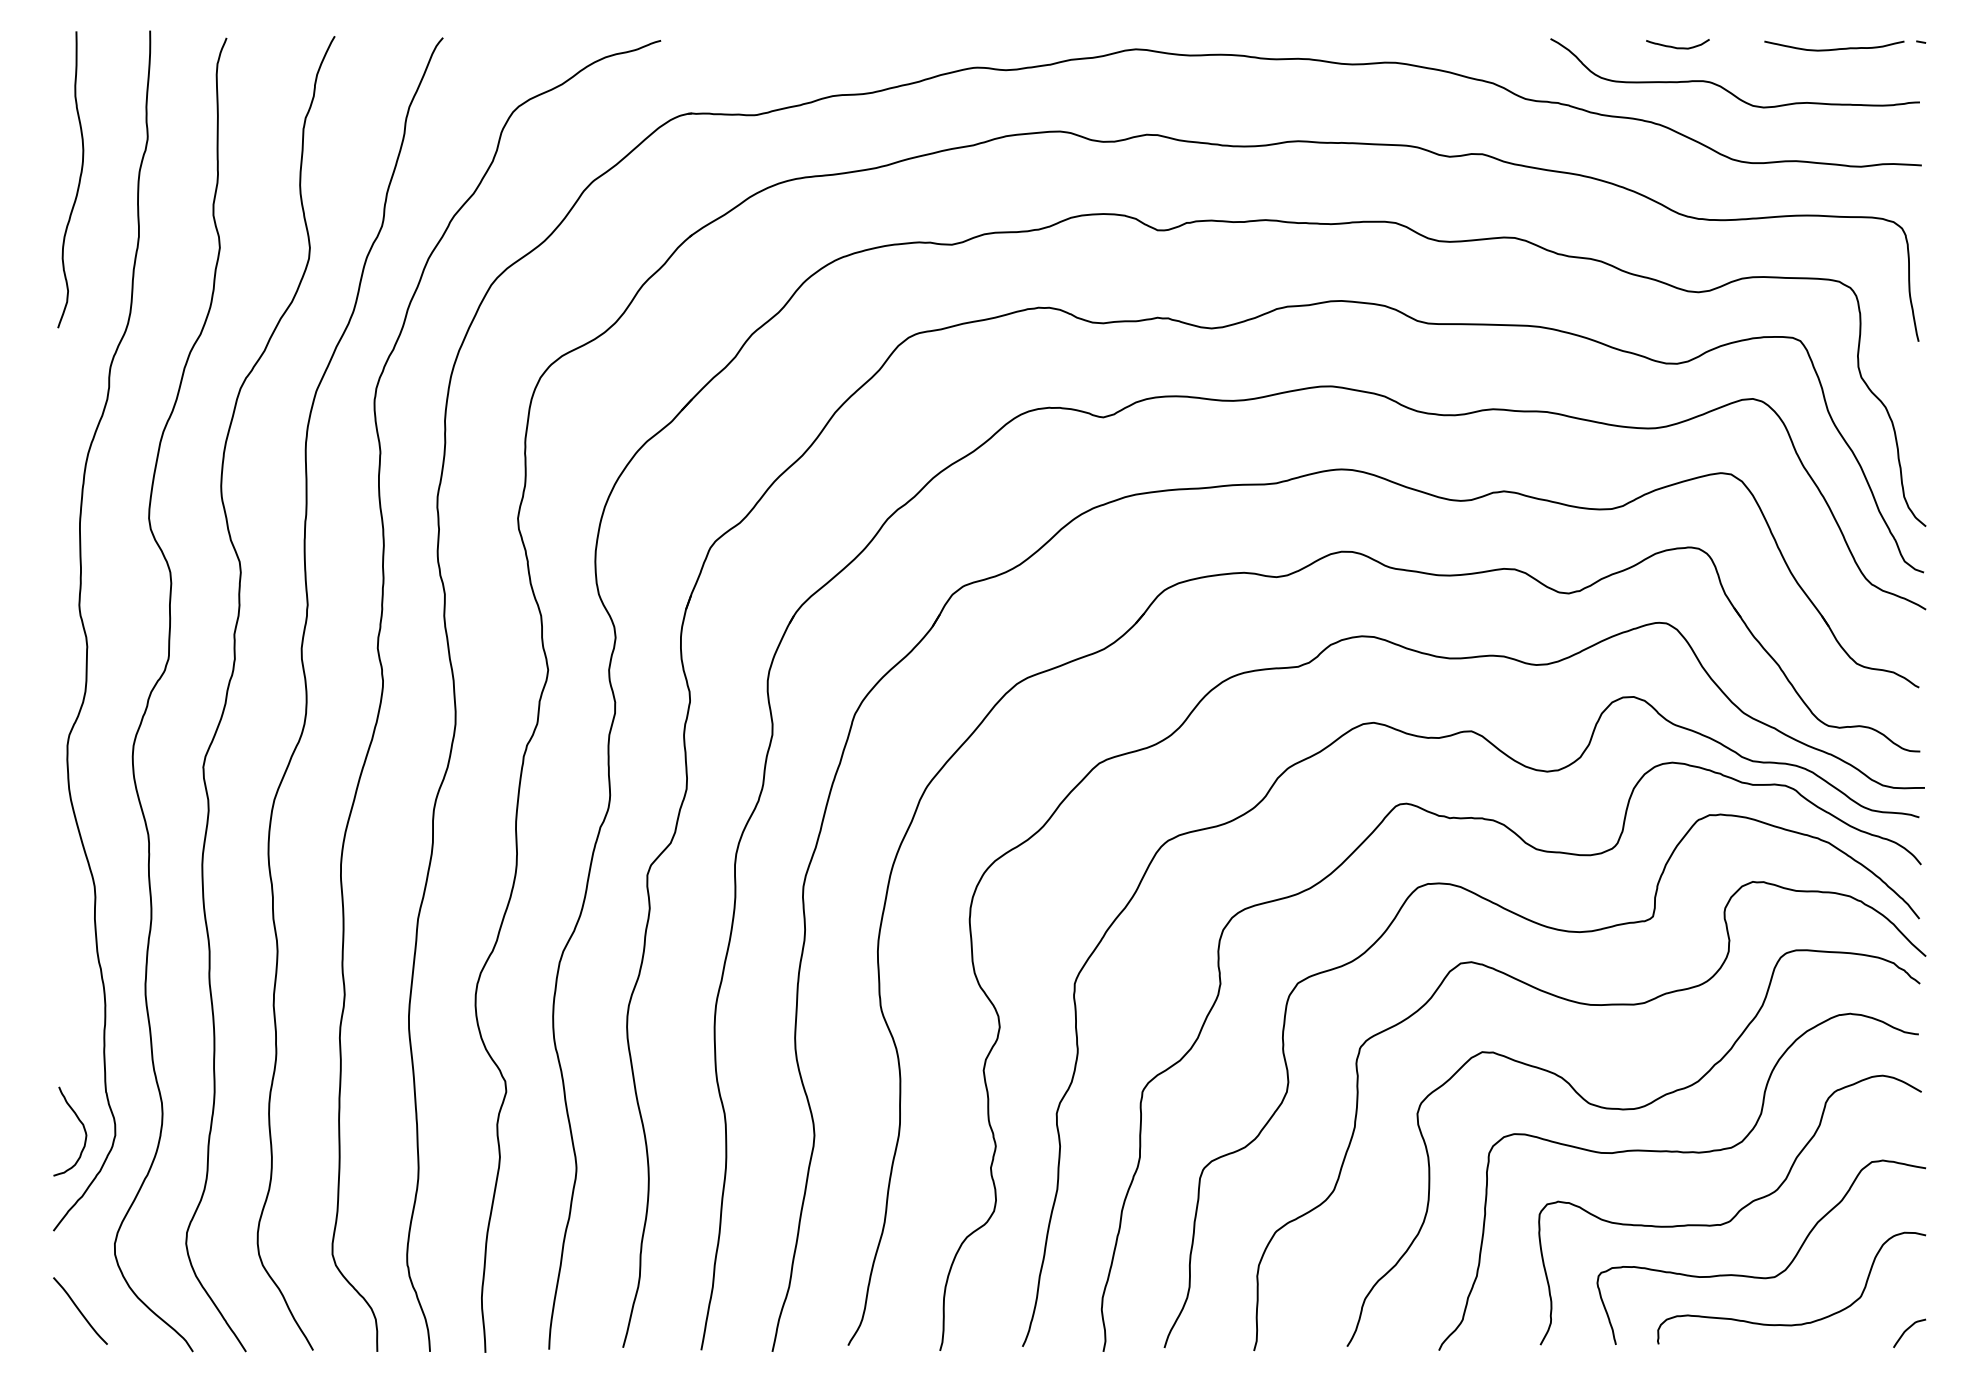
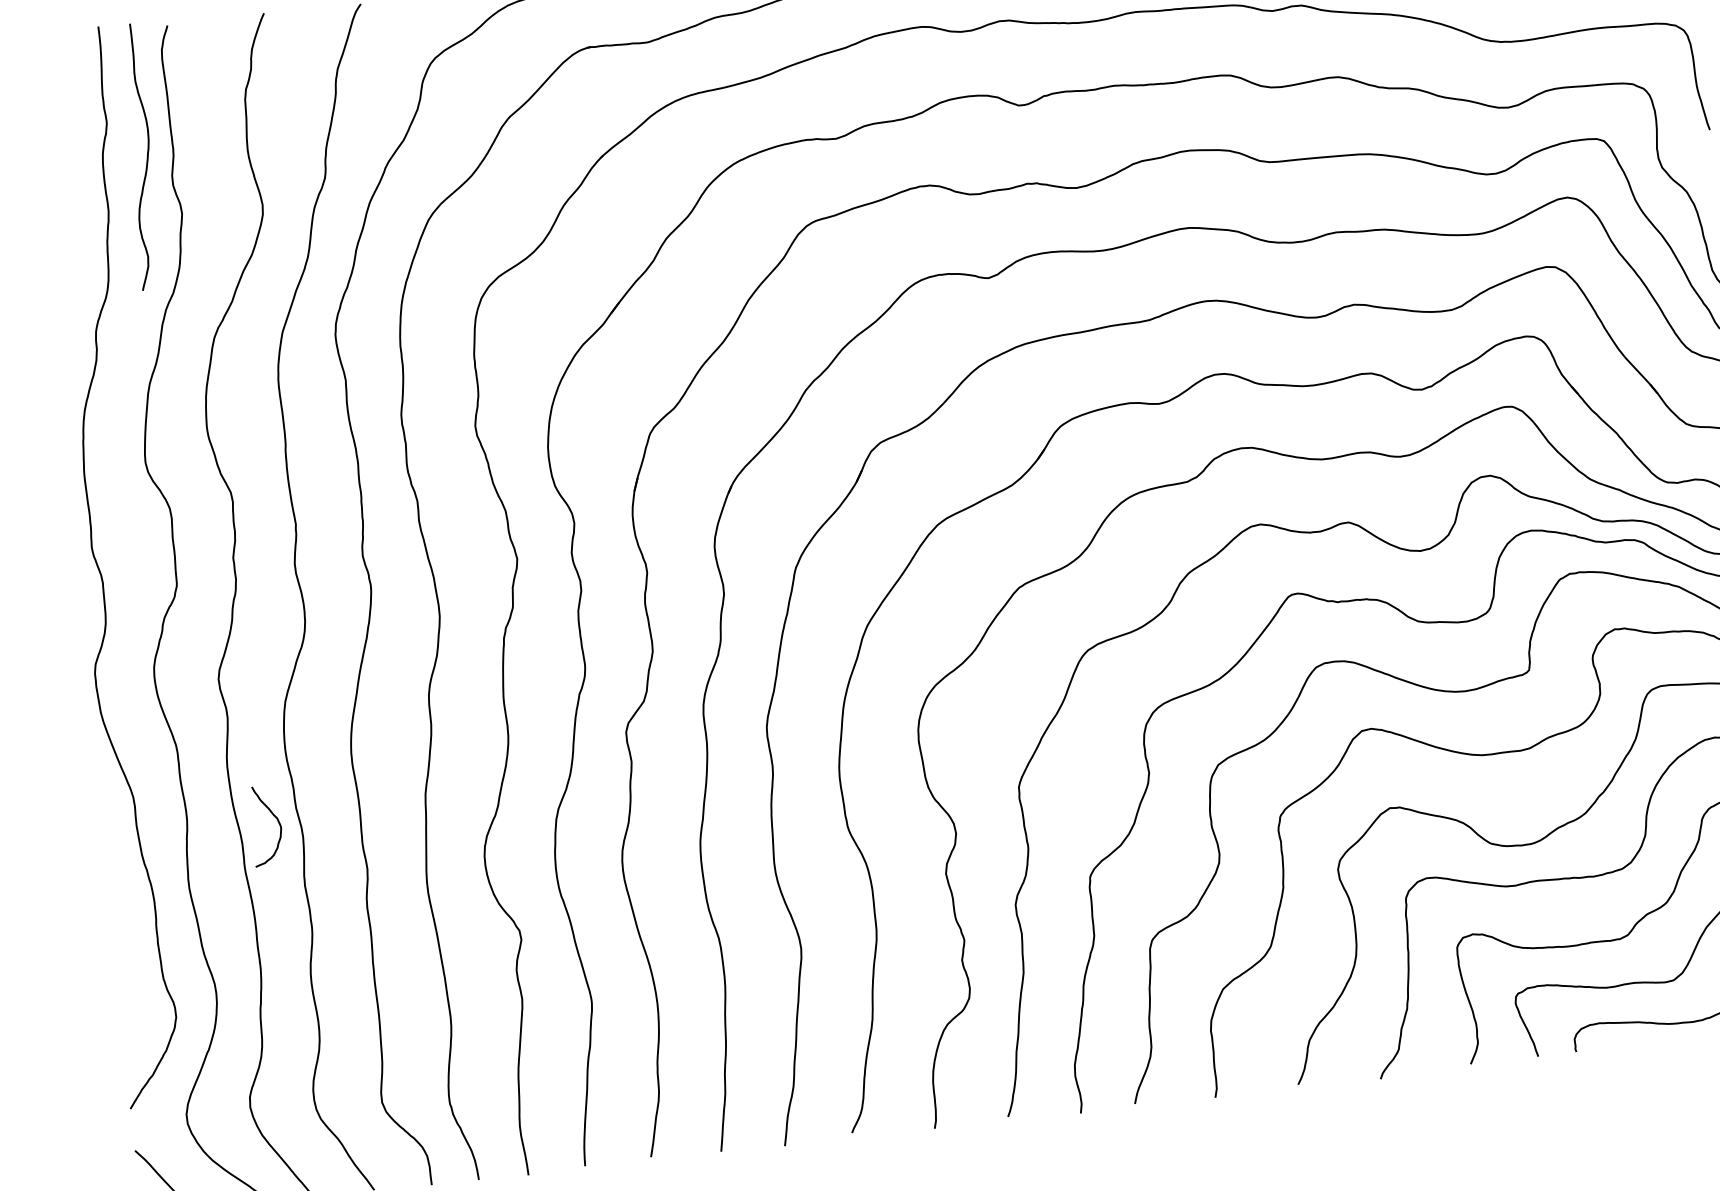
curve: (78, 181) -> (146, 157), moved
curve: (82, 1126) -> (276, 820), moved

